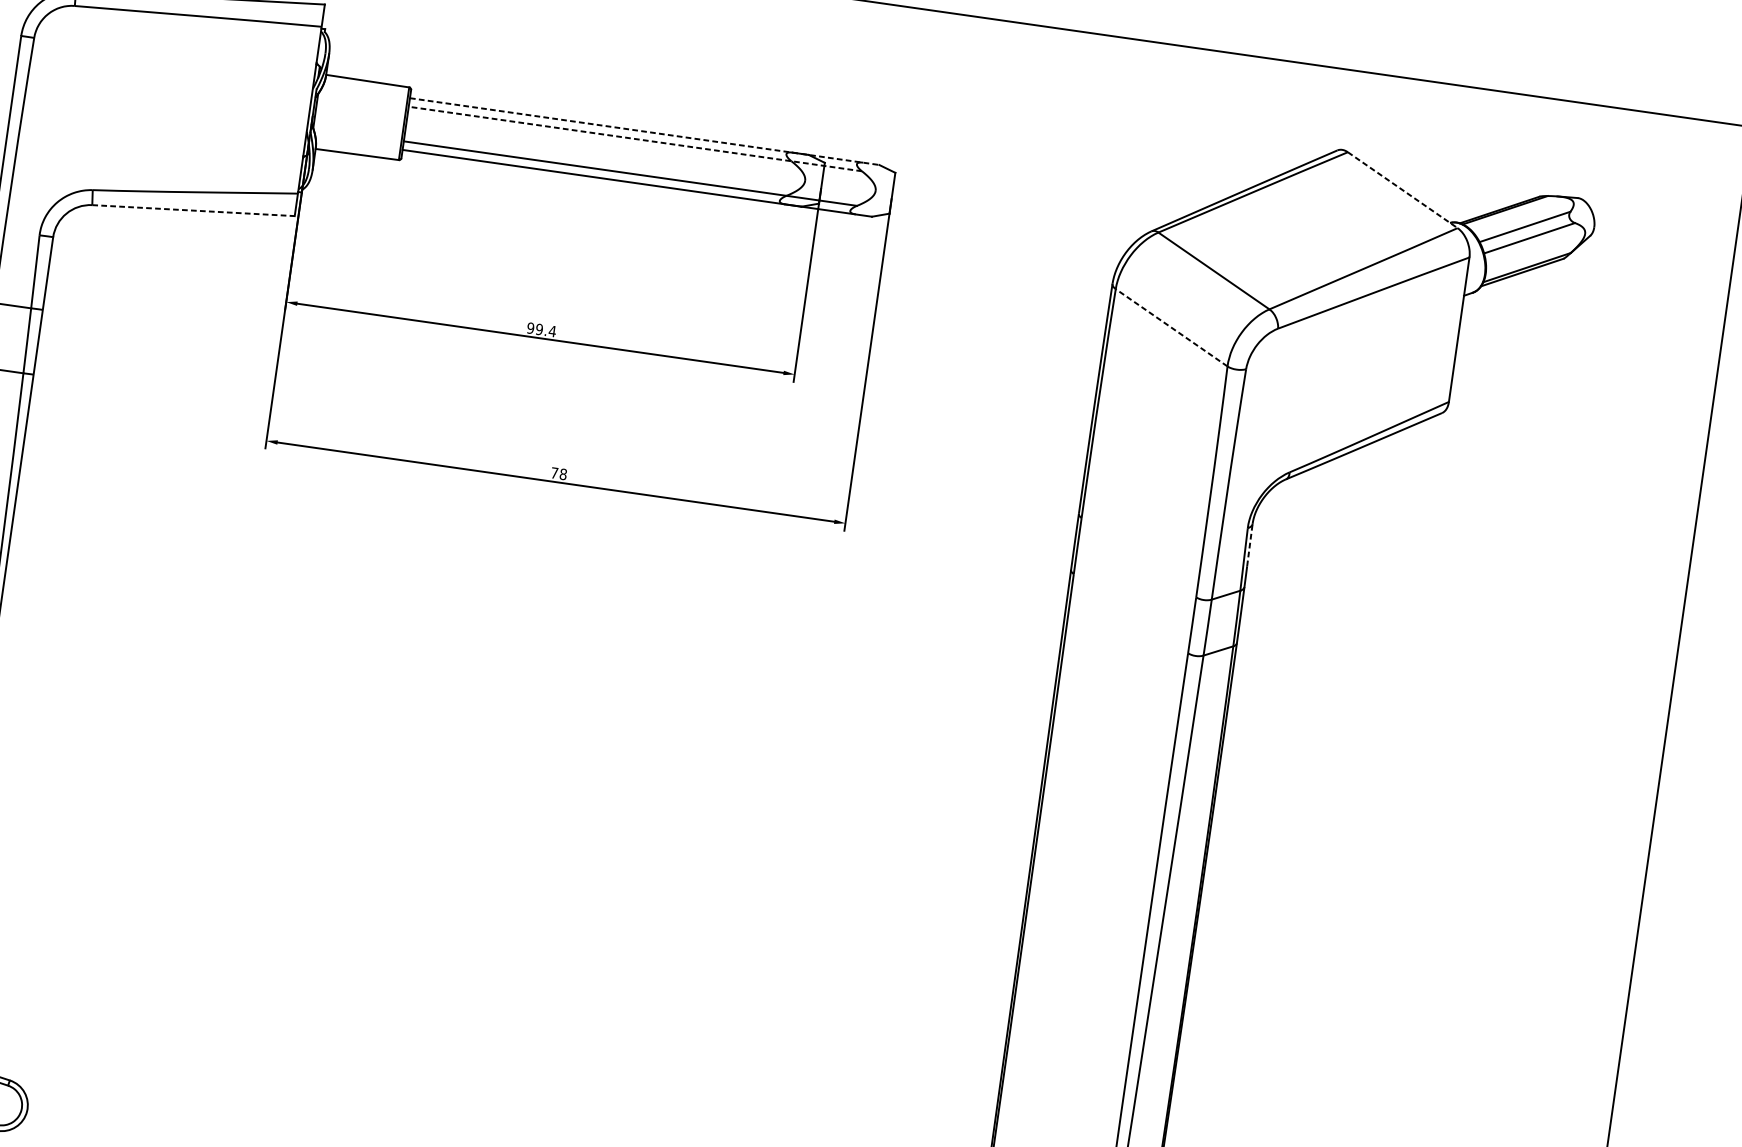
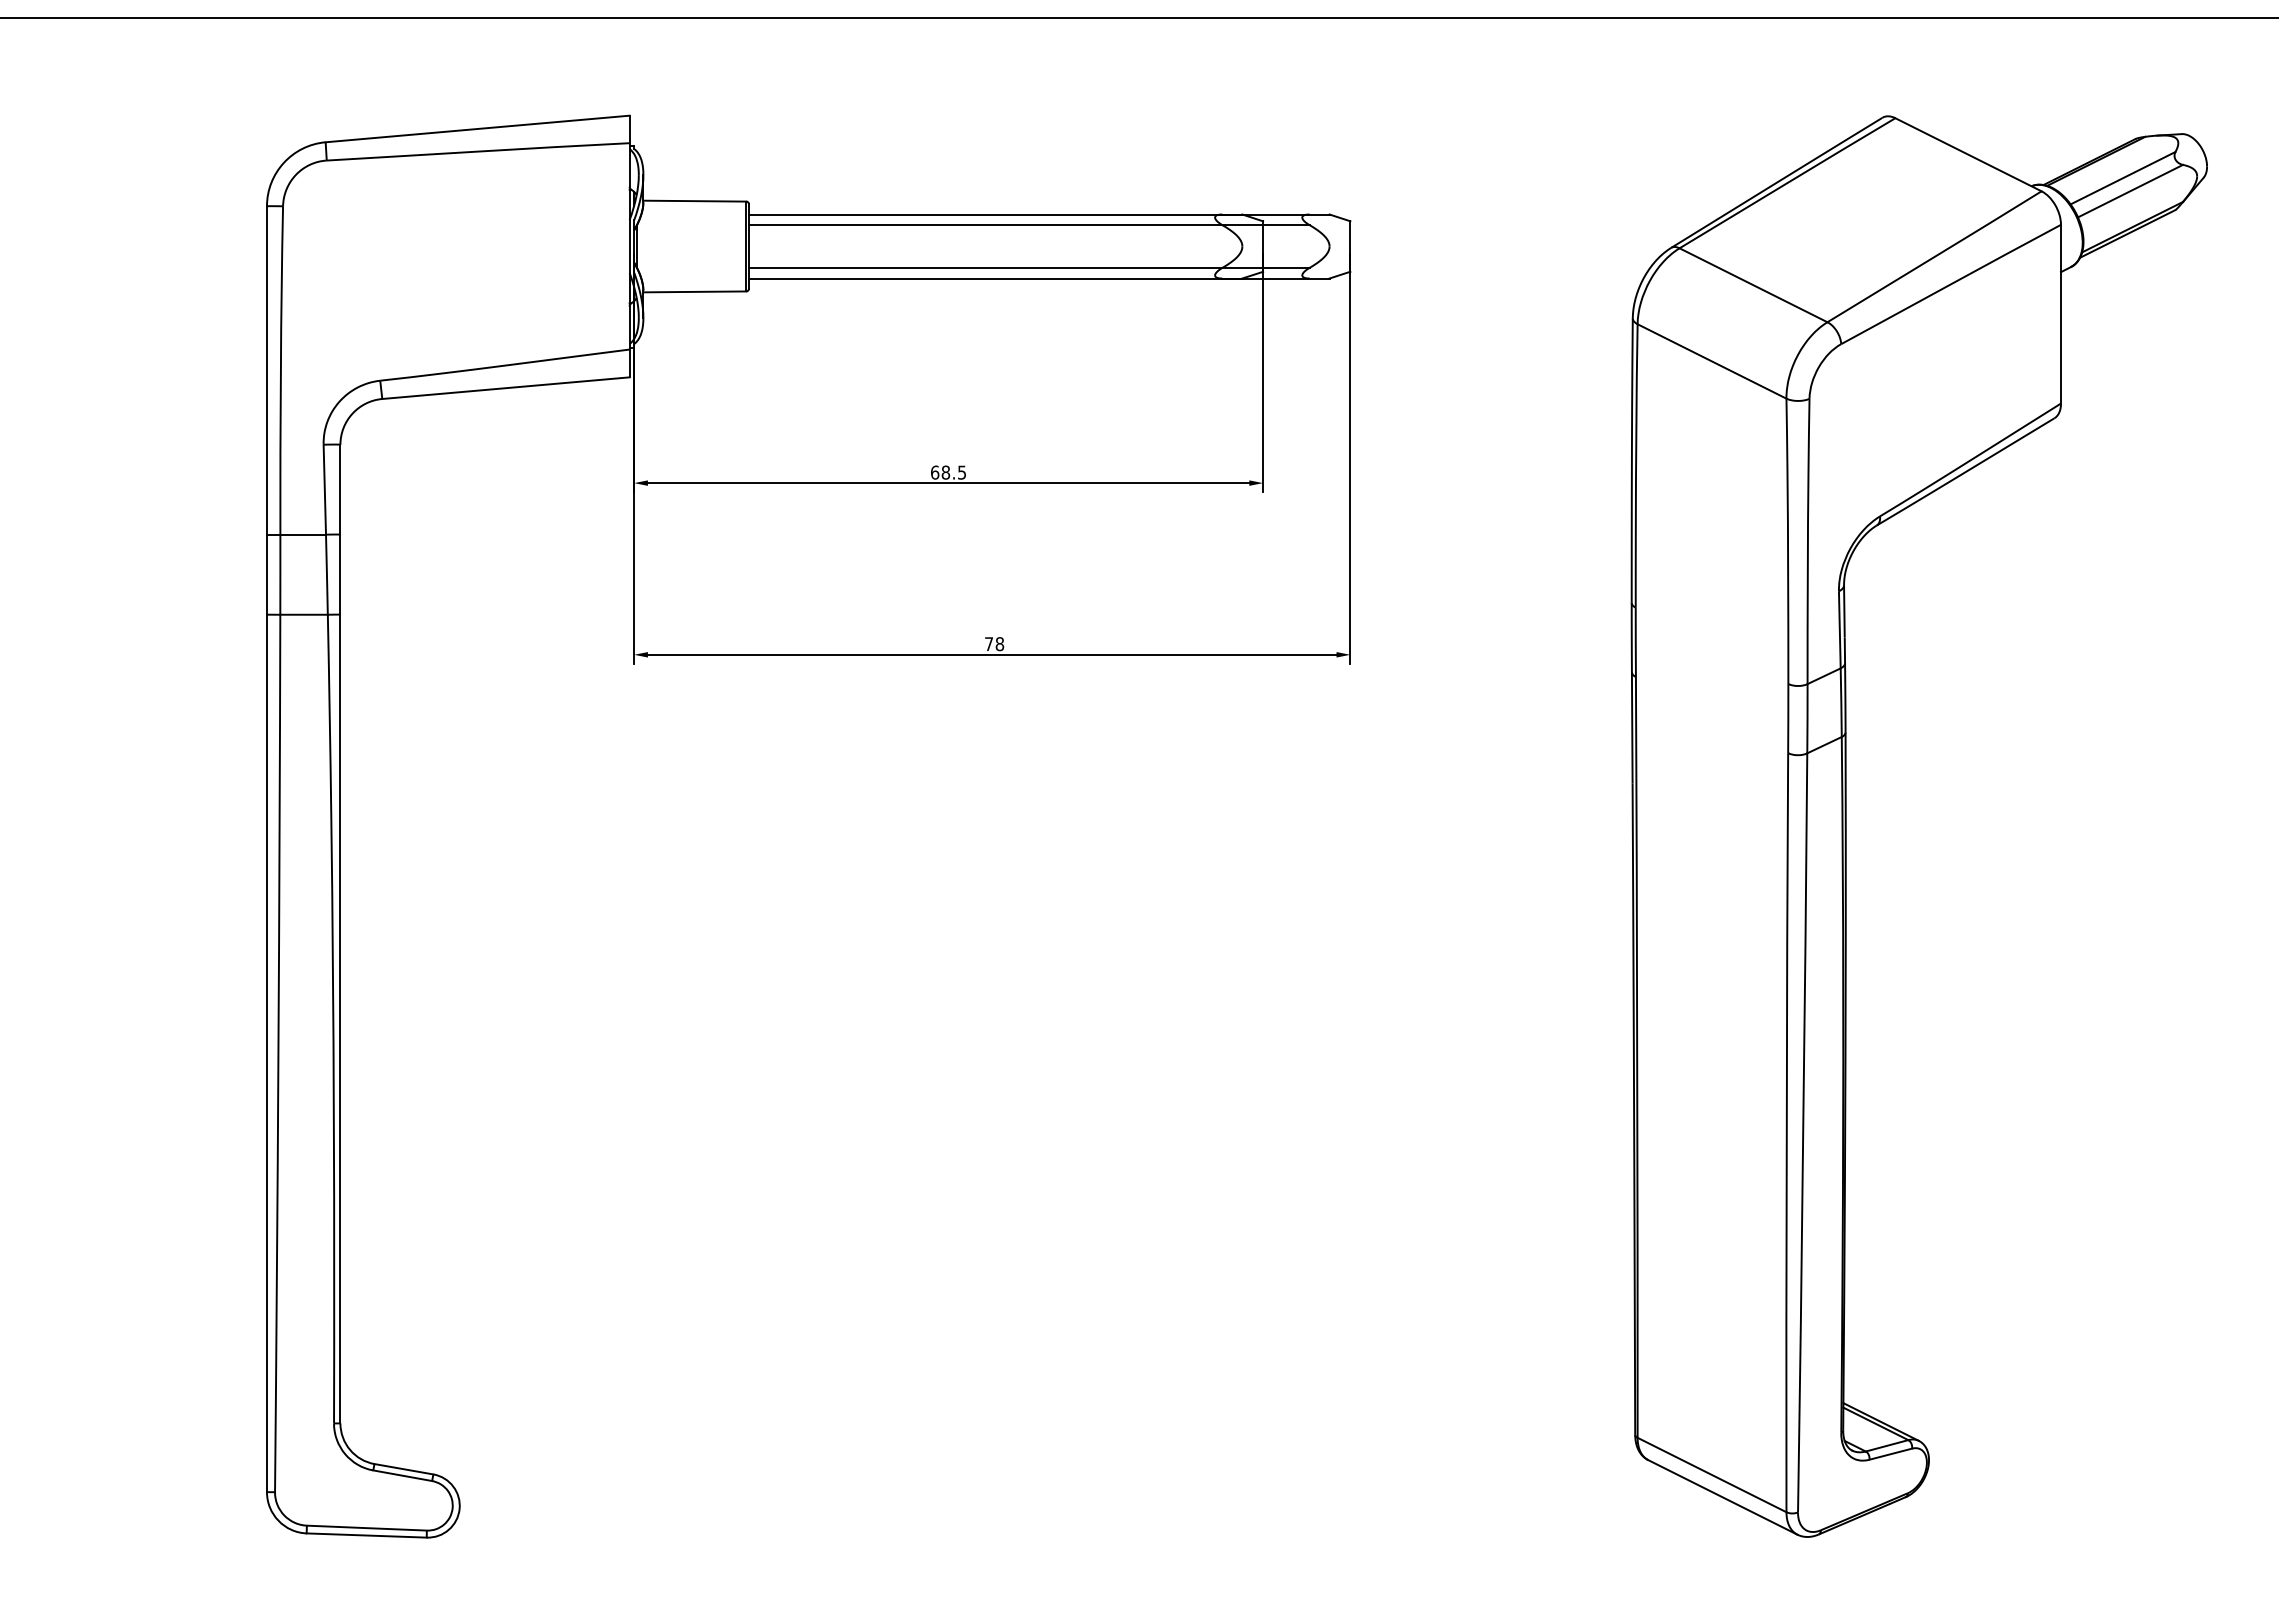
line: (644, 131) -> (1039, 214), dashed -> solid
line: (634, 139) -> (1028, 225), dashed -> solid
line: (1402, 189) -> (1968, 154), dashed -> solid
line: (193, 210) -> (506, 388), dashed -> solid
line: (1171, 327) -> (1711, 361), dashed -> solid
text: (541, 329) -> (948, 472), 99.4 -> 68.5
line: (1250, 544) -> (1844, 610), dashed -> solid

